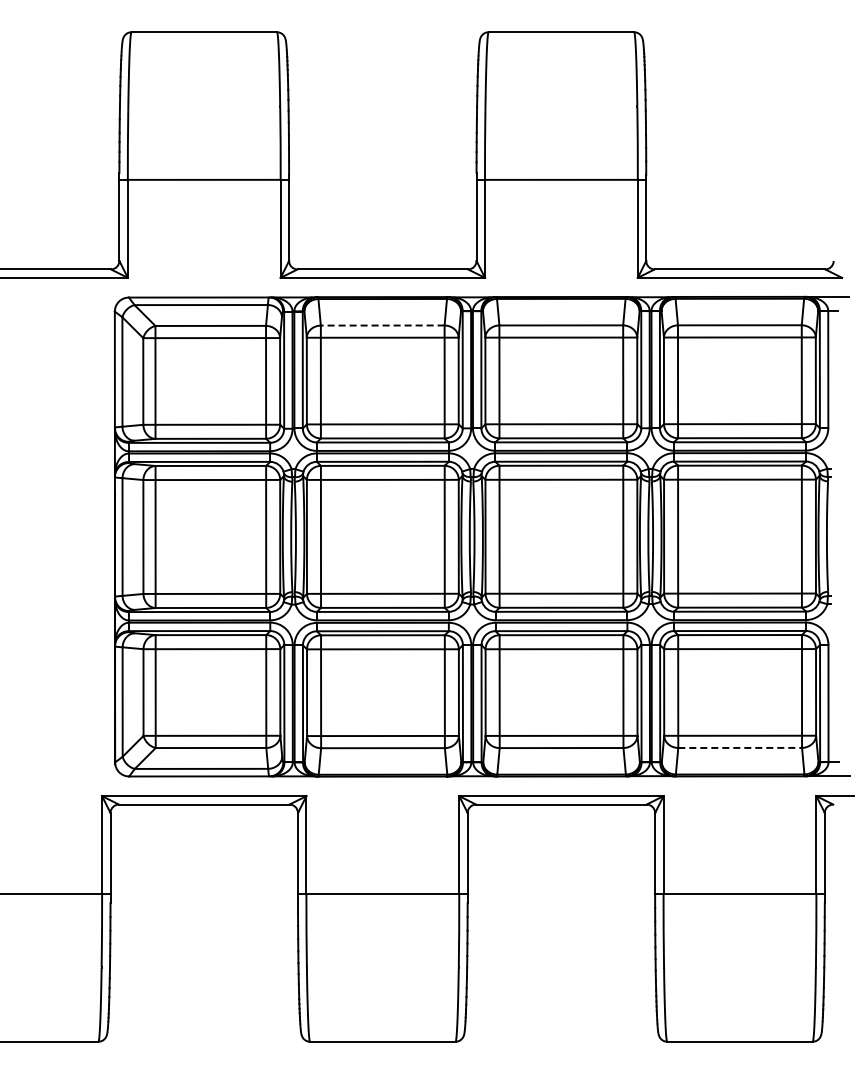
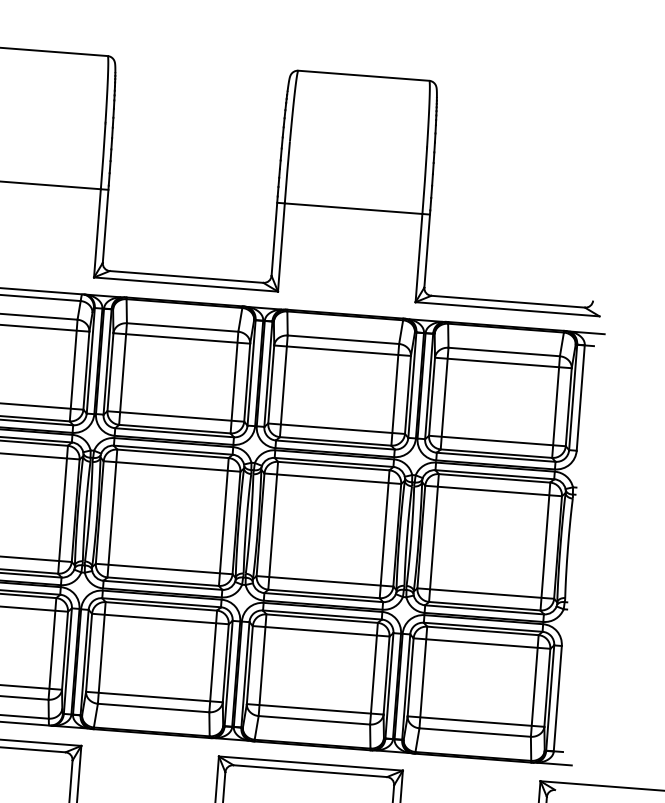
line: (382, 325) -> (182, 327), dashed -> solid
line: (740, 747) -> (475, 732), dashed -> solid

